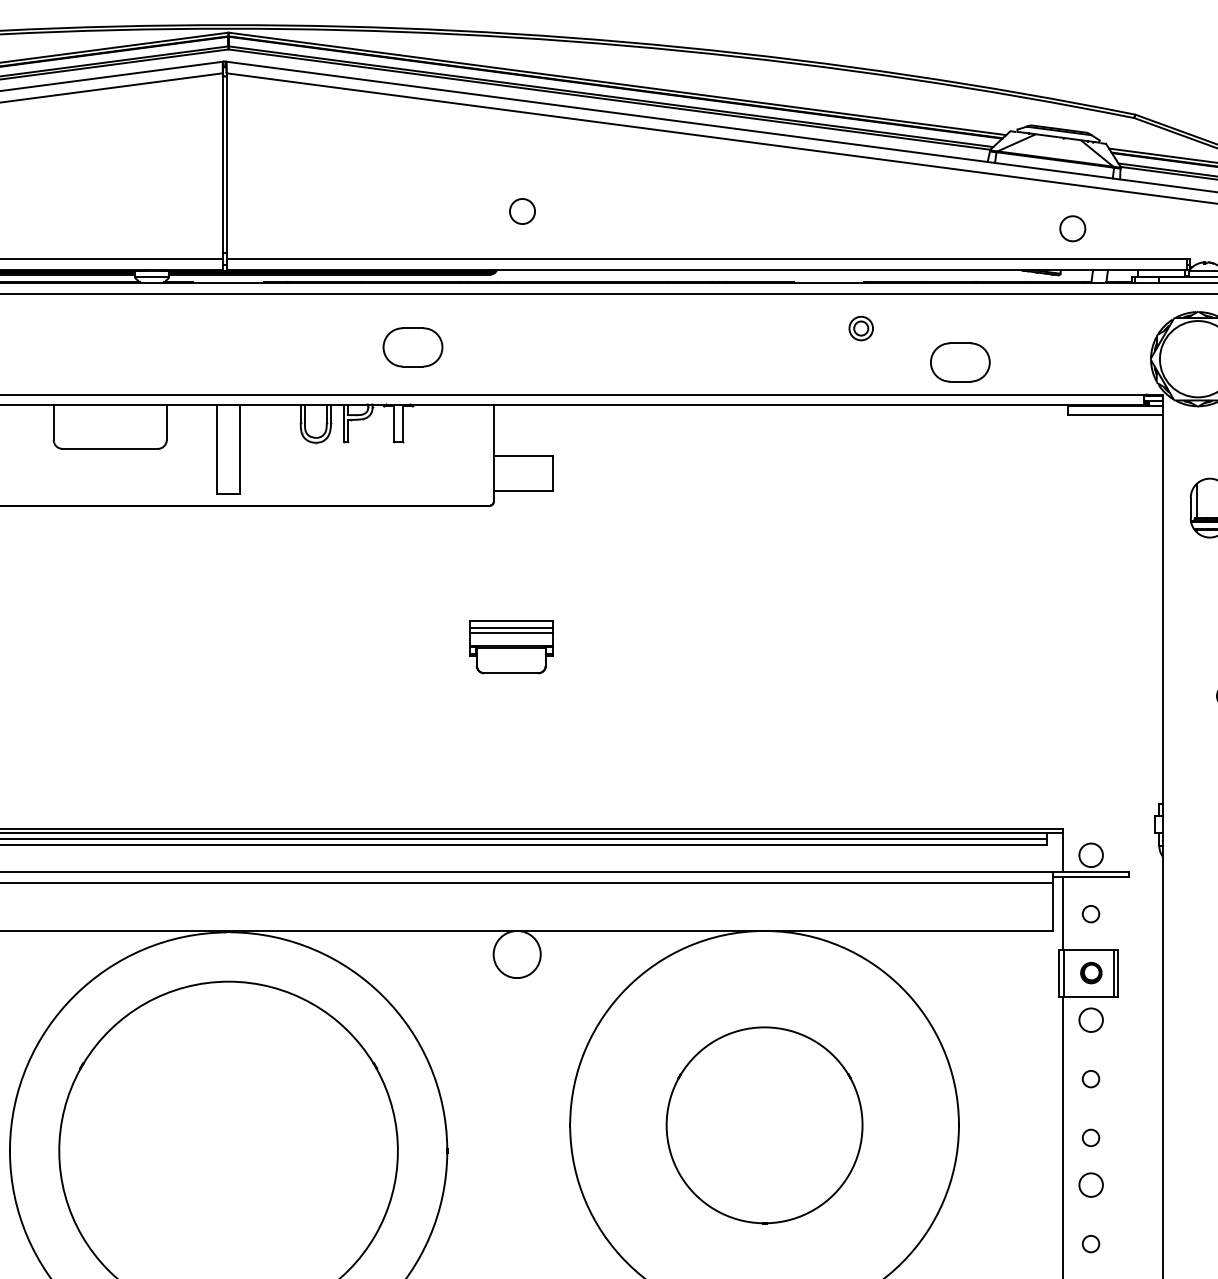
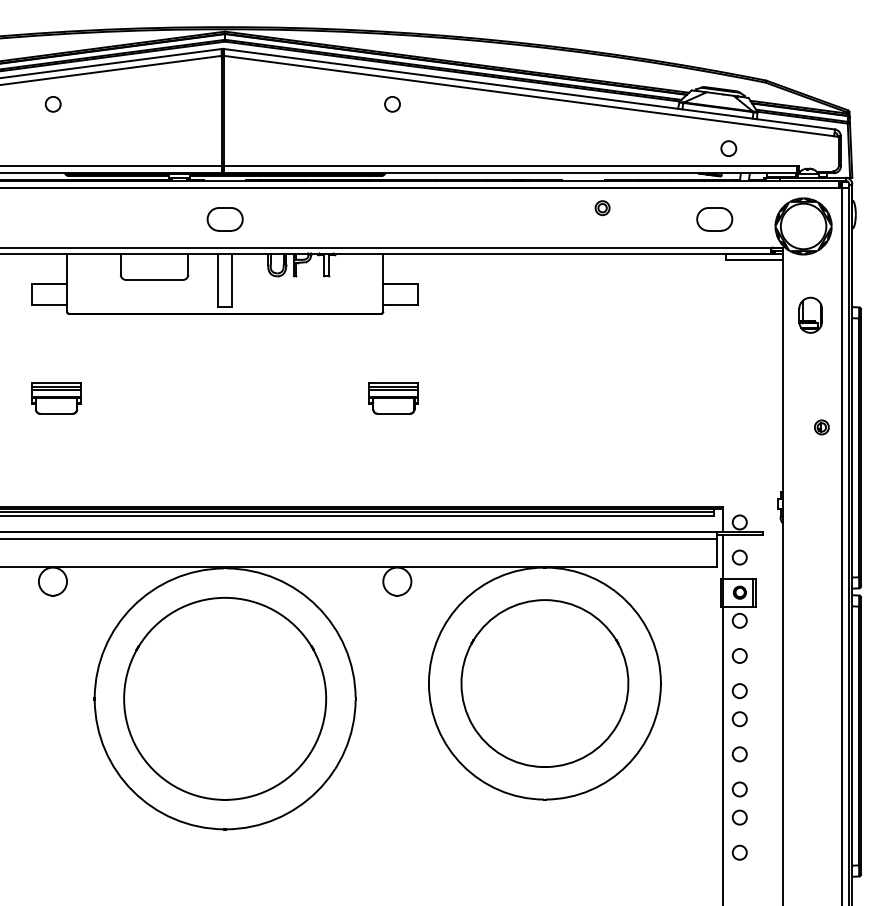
circle: (522, 211) -> (392, 104), moved
part: (411, 347) -> (224, 219), moved
part: (959, 362) -> (714, 219), moved
circle: (1090, 914) -> (739, 557), size x1.43
circle: (1090, 1078) -> (739, 655), size x1.43
part: (763, 1125) -> (544, 683), size x1.43
circle: (1090, 1136) -> (739, 690), size x1.43
circle: (1090, 1244) -> (739, 754), size x1.43

